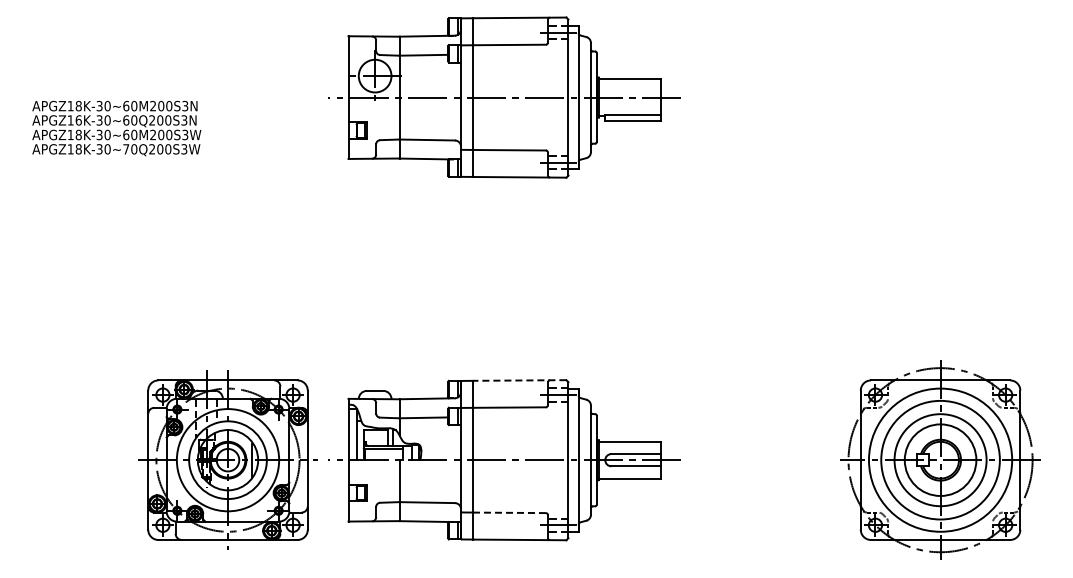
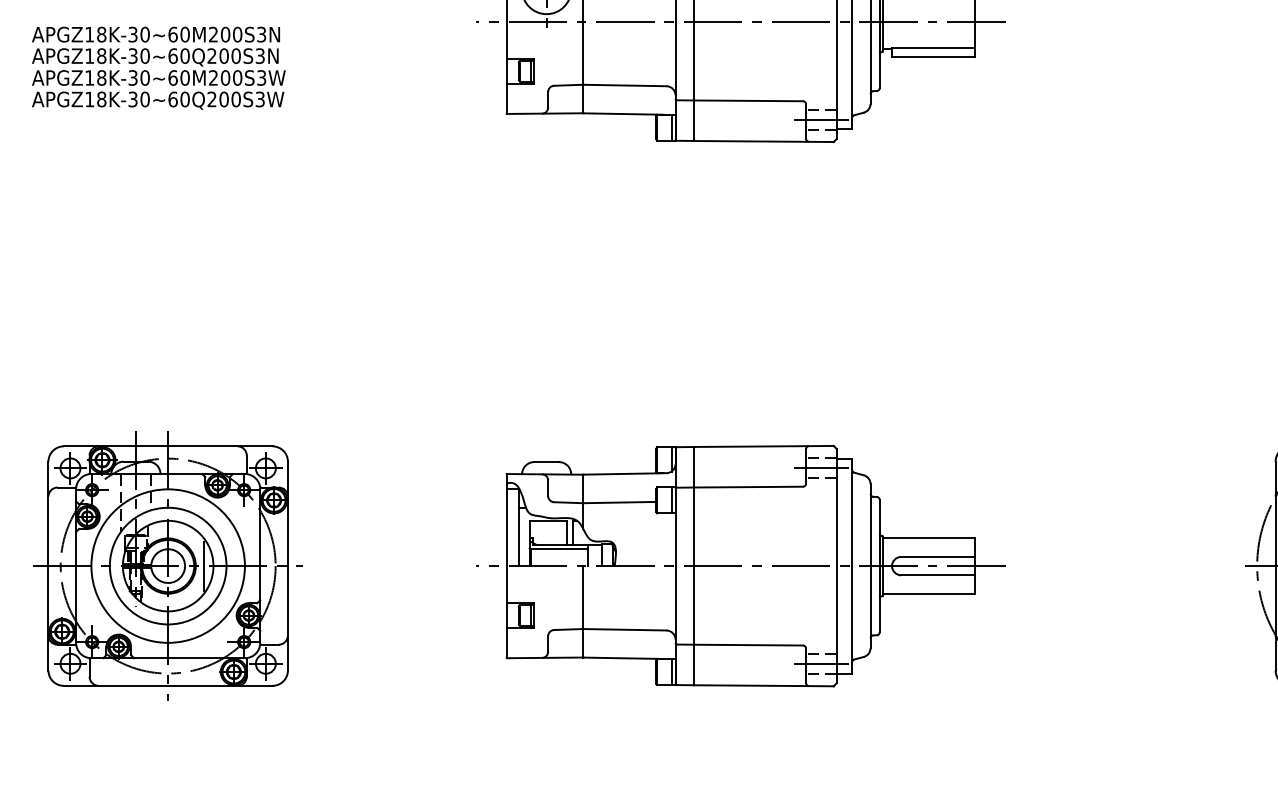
text: (78, 120) -> (101, 56), APGZ16K-30~60Q200S3N -> APGZ18K-30~60Q200S3N
text: (126, 149) -> (173, 99), APGZ18K-30~70Q200S3W -> APGZ18K-30~60Q200S3W
line: (519, 380) -> (763, 446), dashed -> solid
part: (227, 459) -> (167, 565), moved
line: (509, 512) -> (748, 644), dashed -> solid

